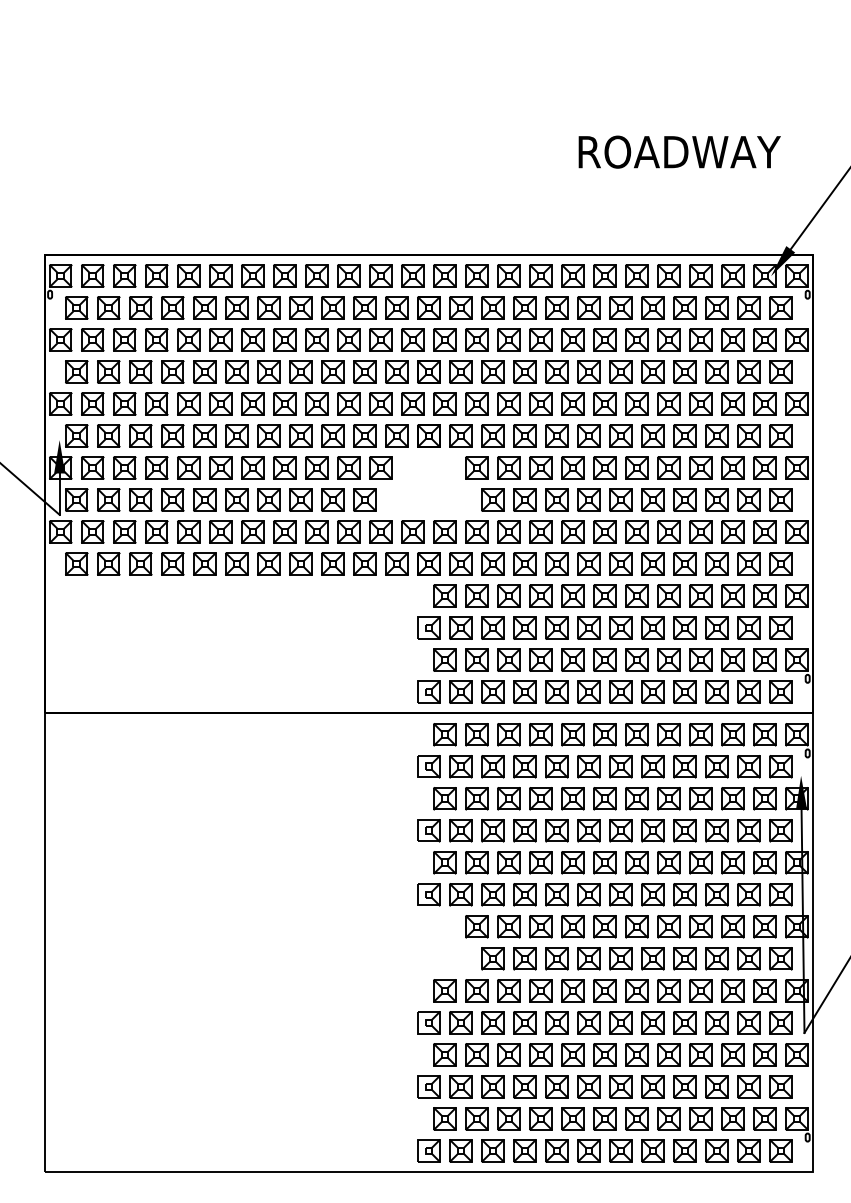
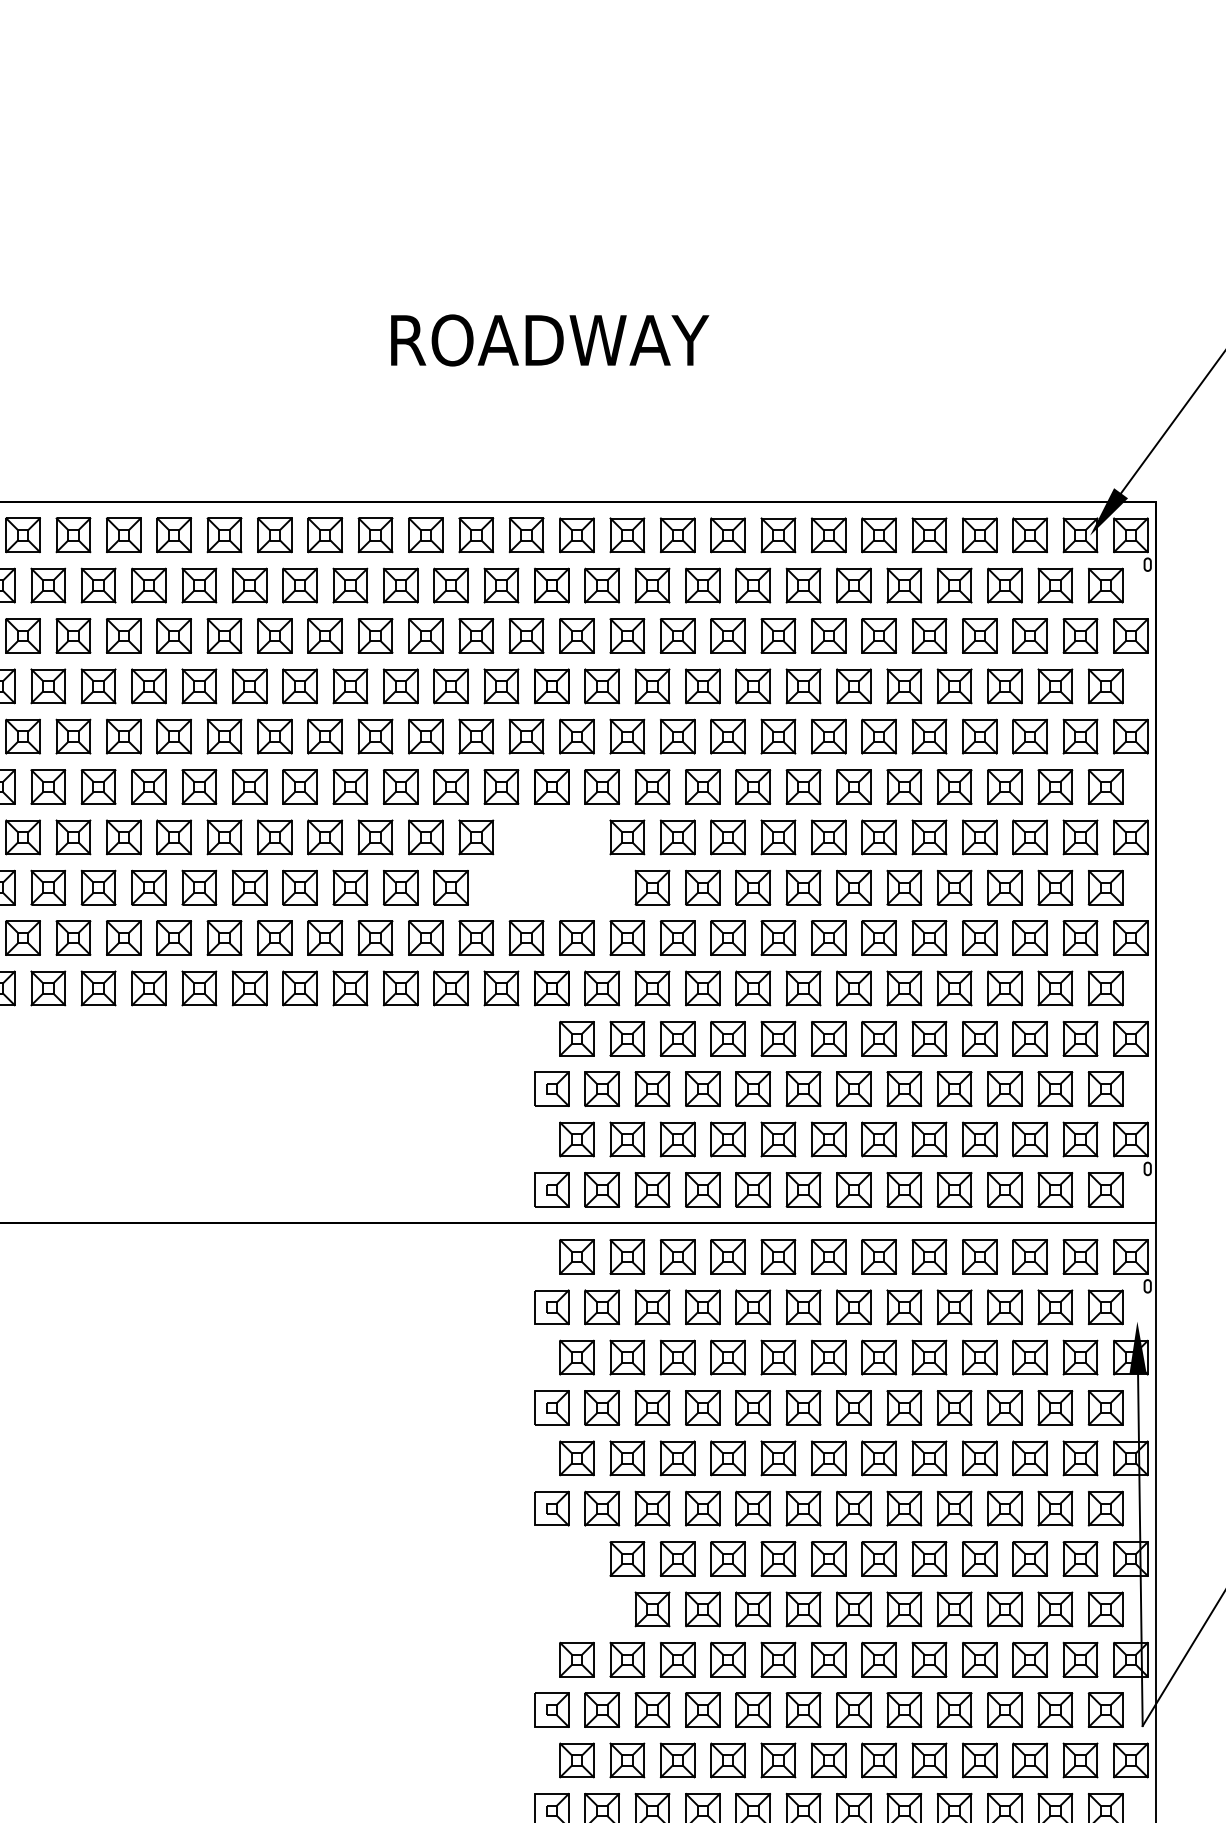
text: (679, 151) -> (549, 339), moved

